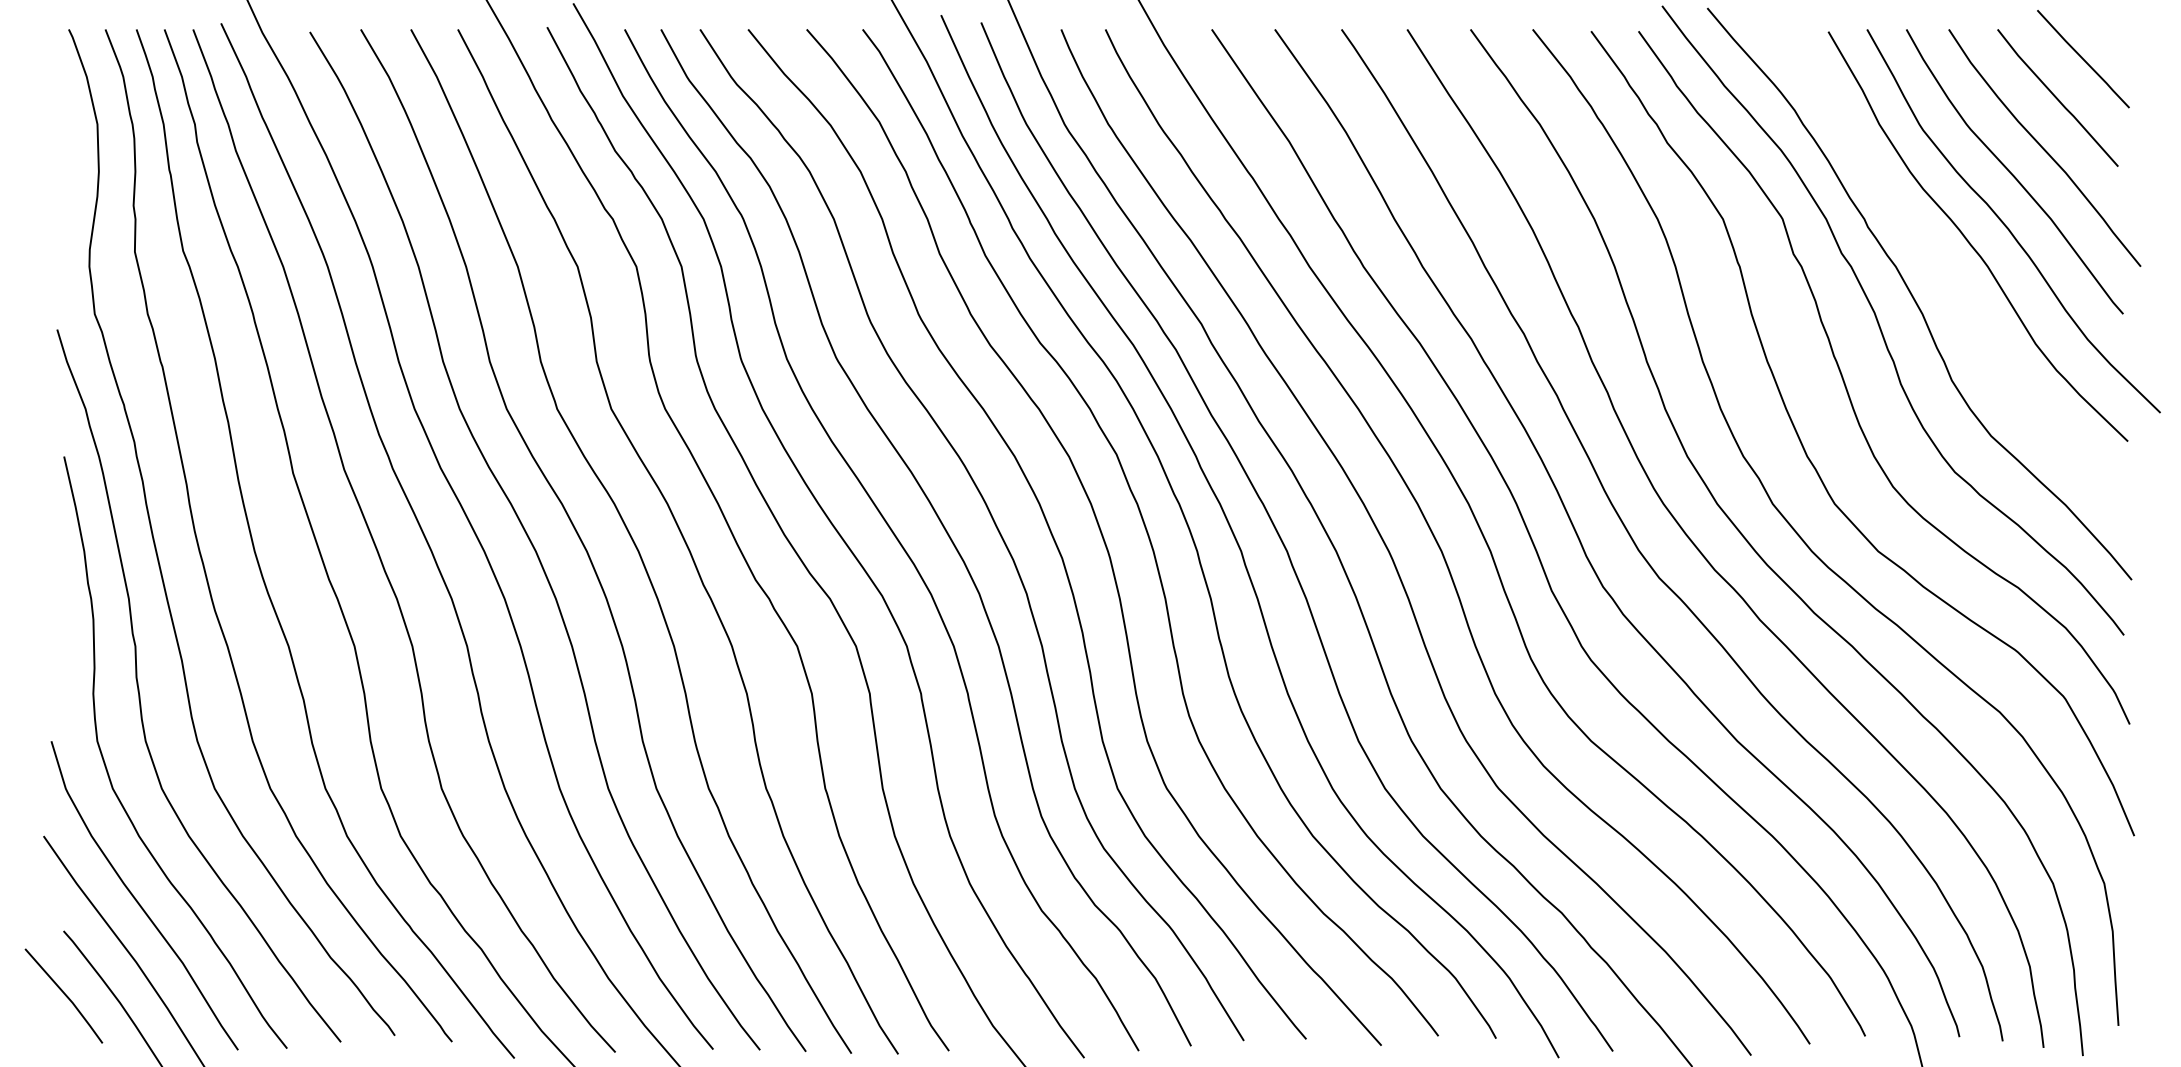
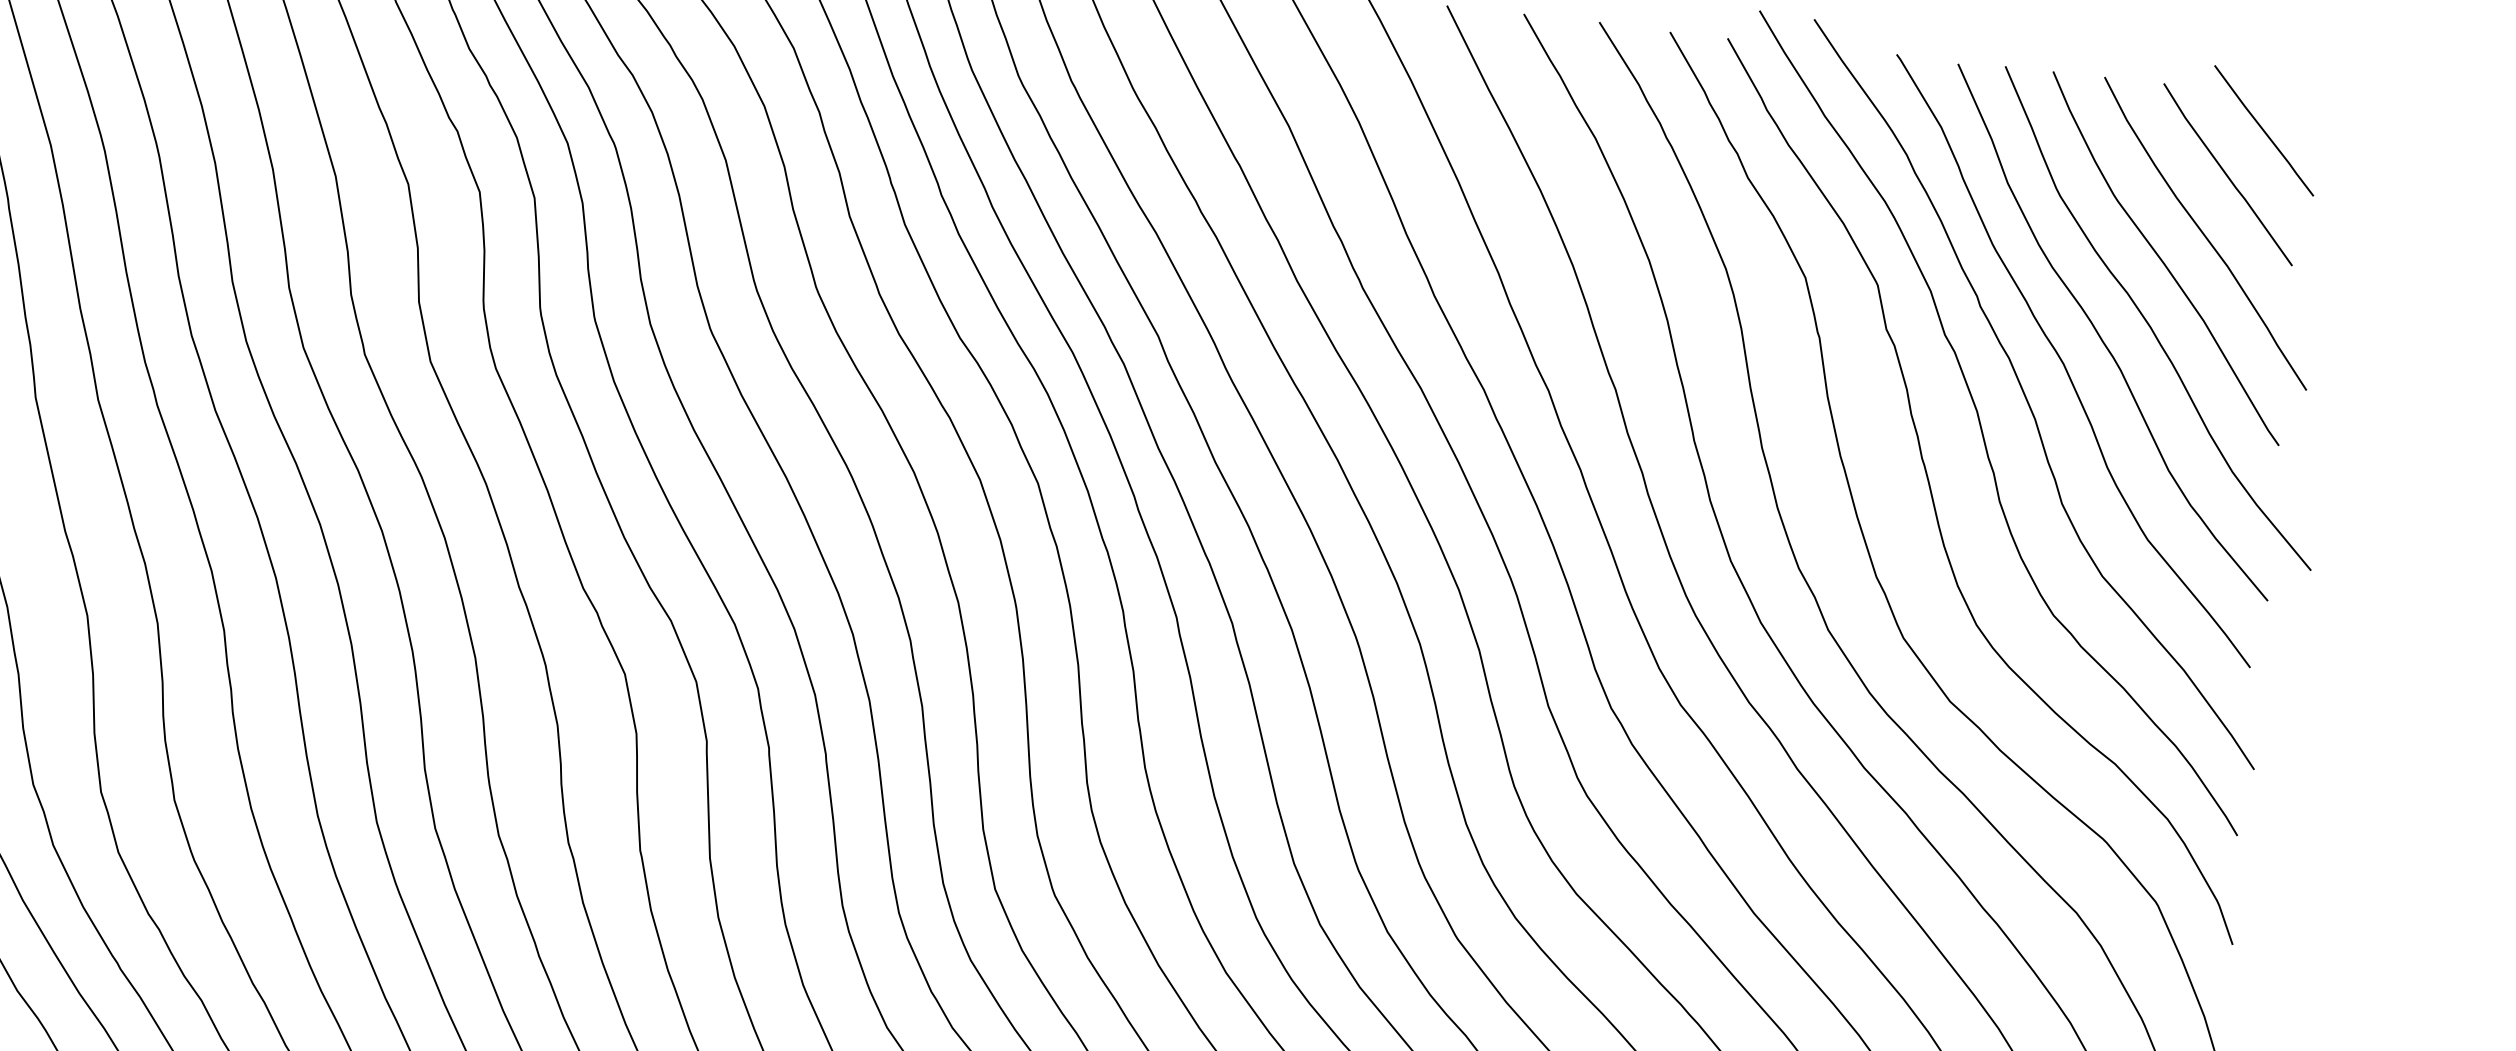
curve: (1942, 267) -> (2065, 365), added

